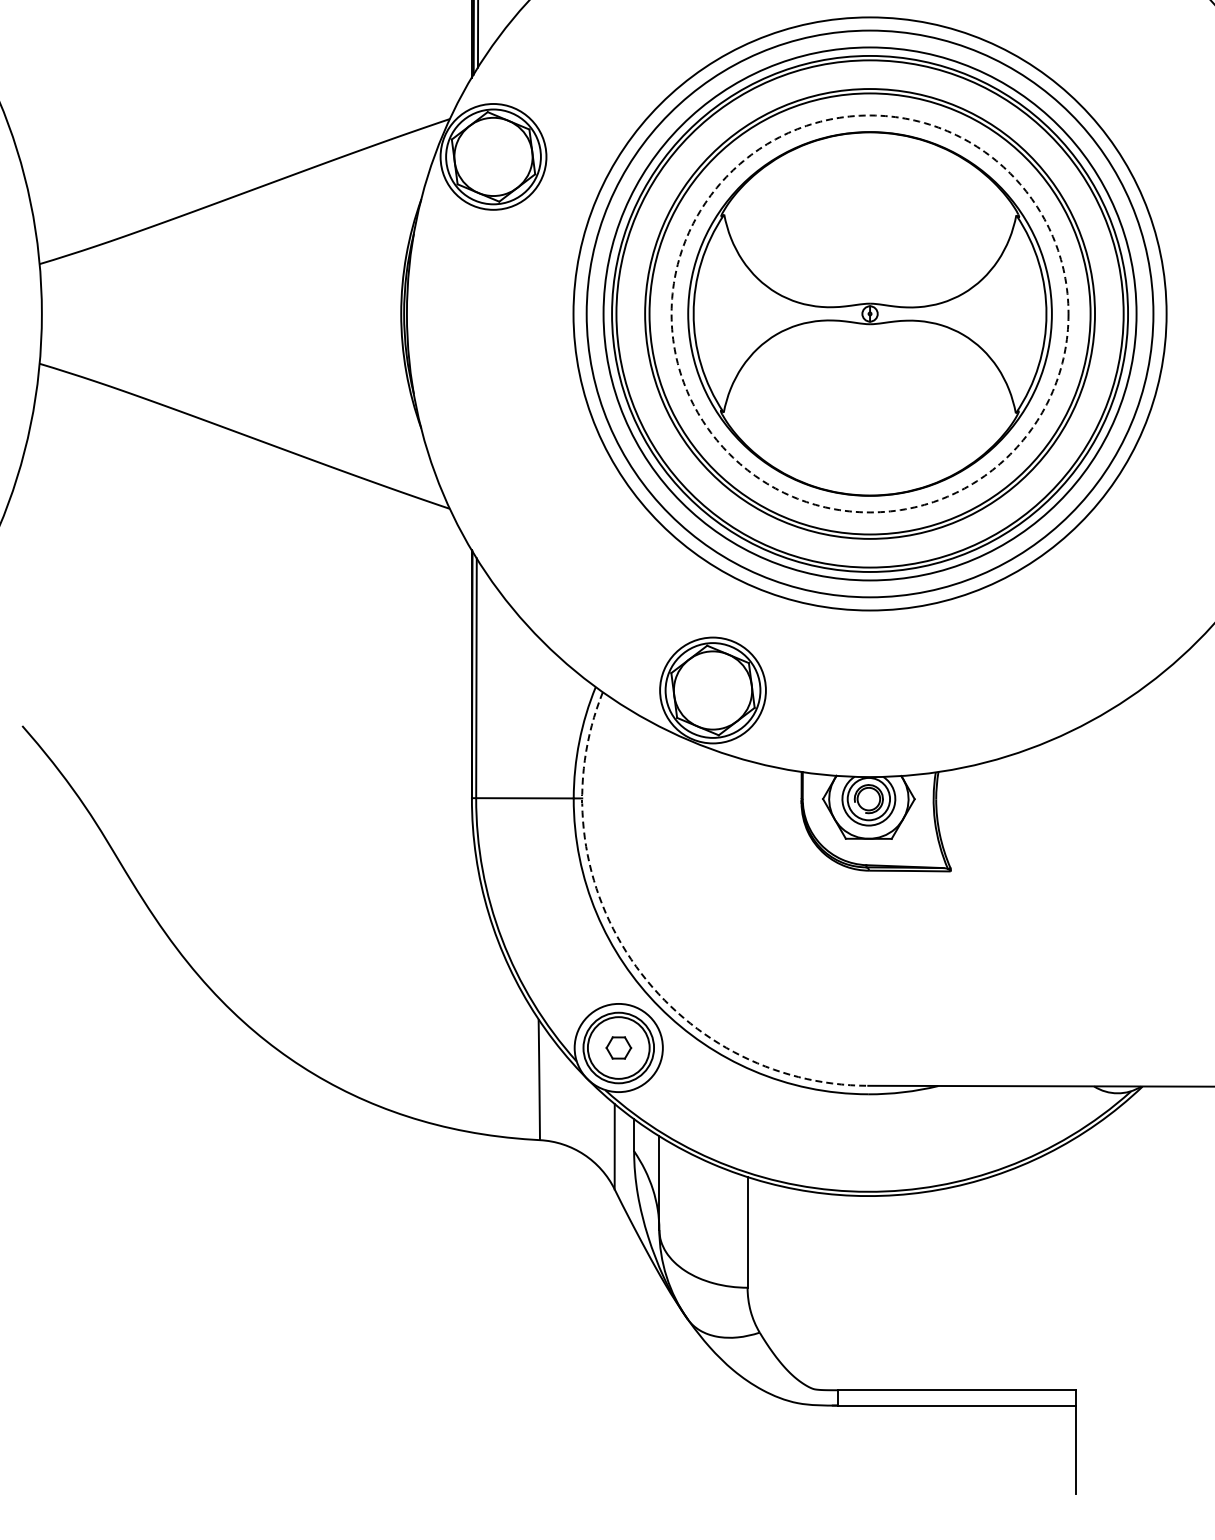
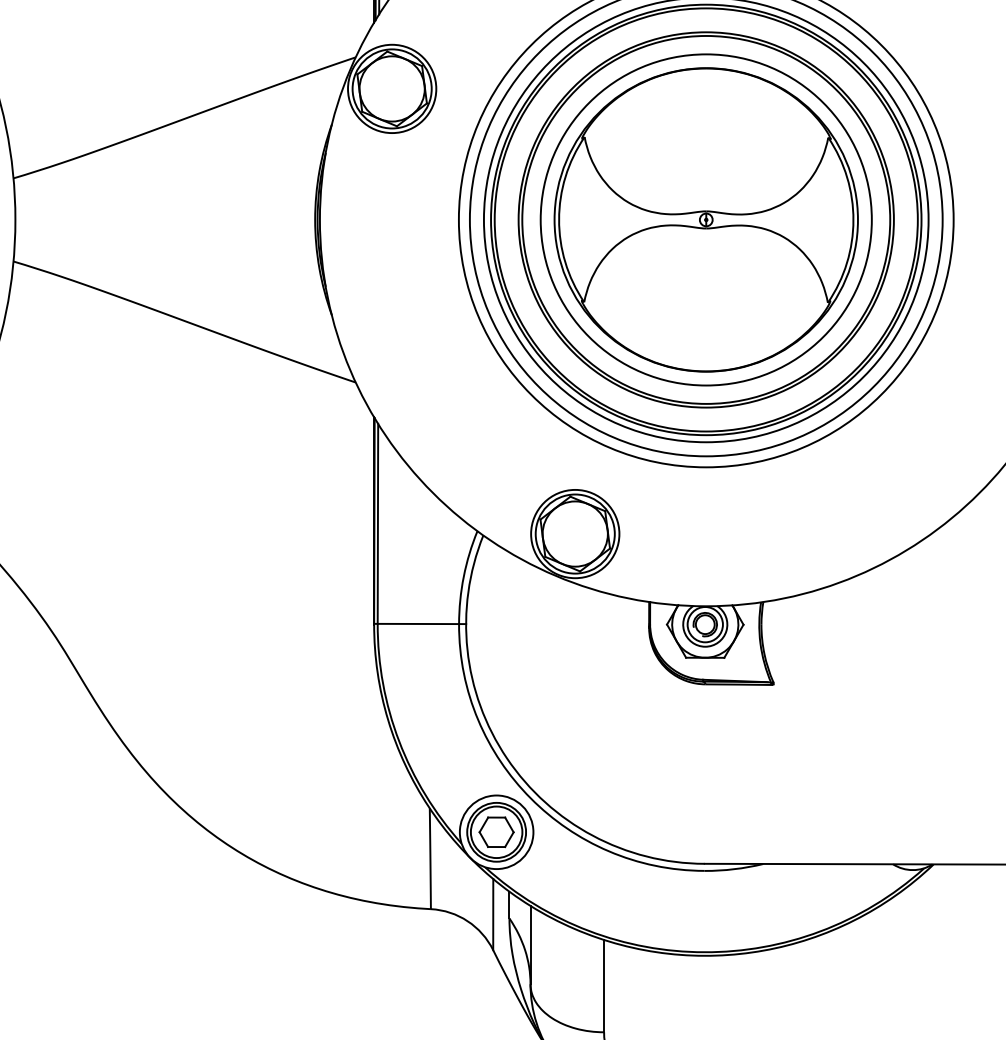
circle: (869, 313) -> (705, 219), dashed -> solid
arc: (631, 959) -> (507, 758), dashed -> solid
part: (618, 1047) -> (496, 831), size x1.67

